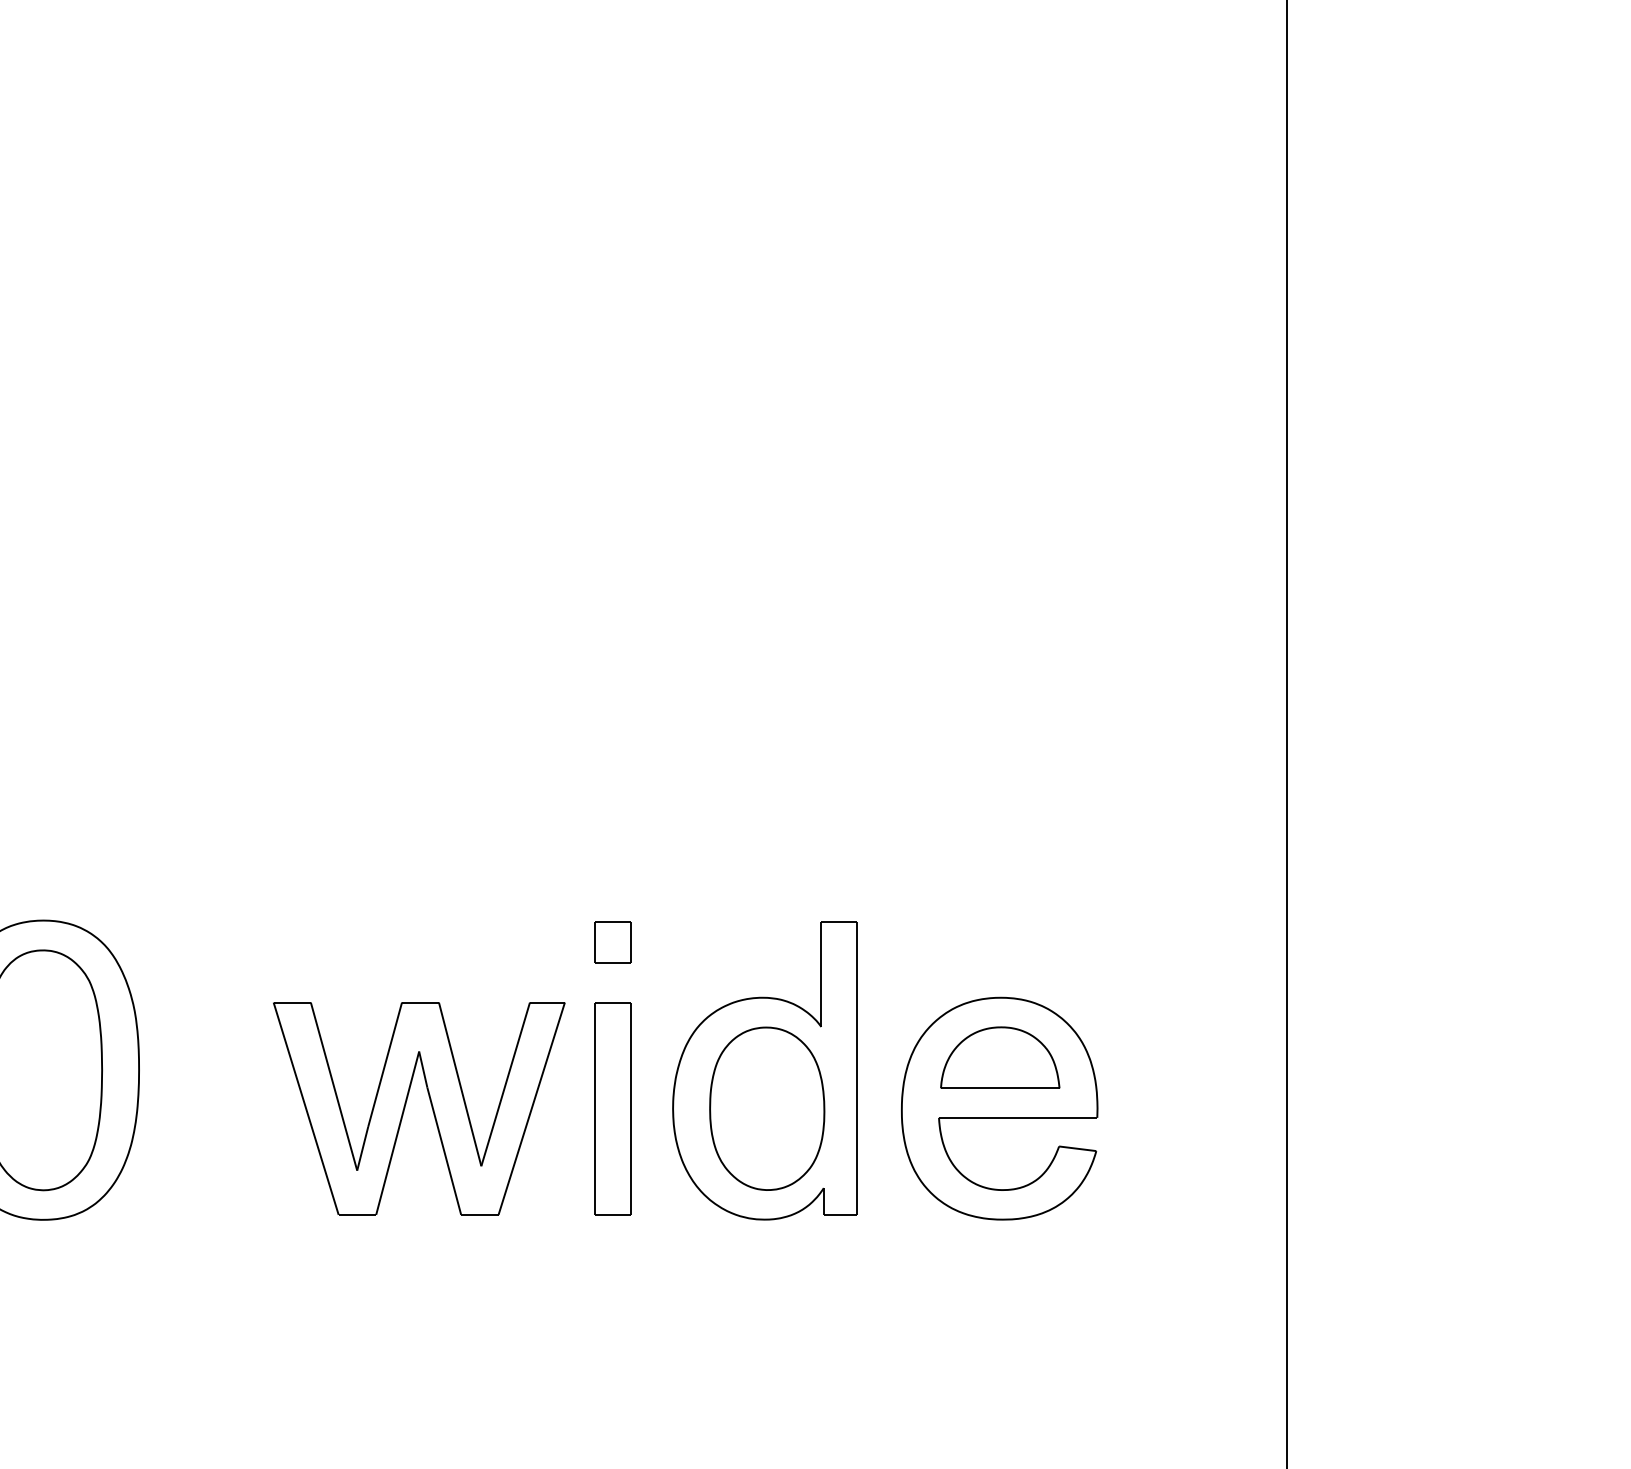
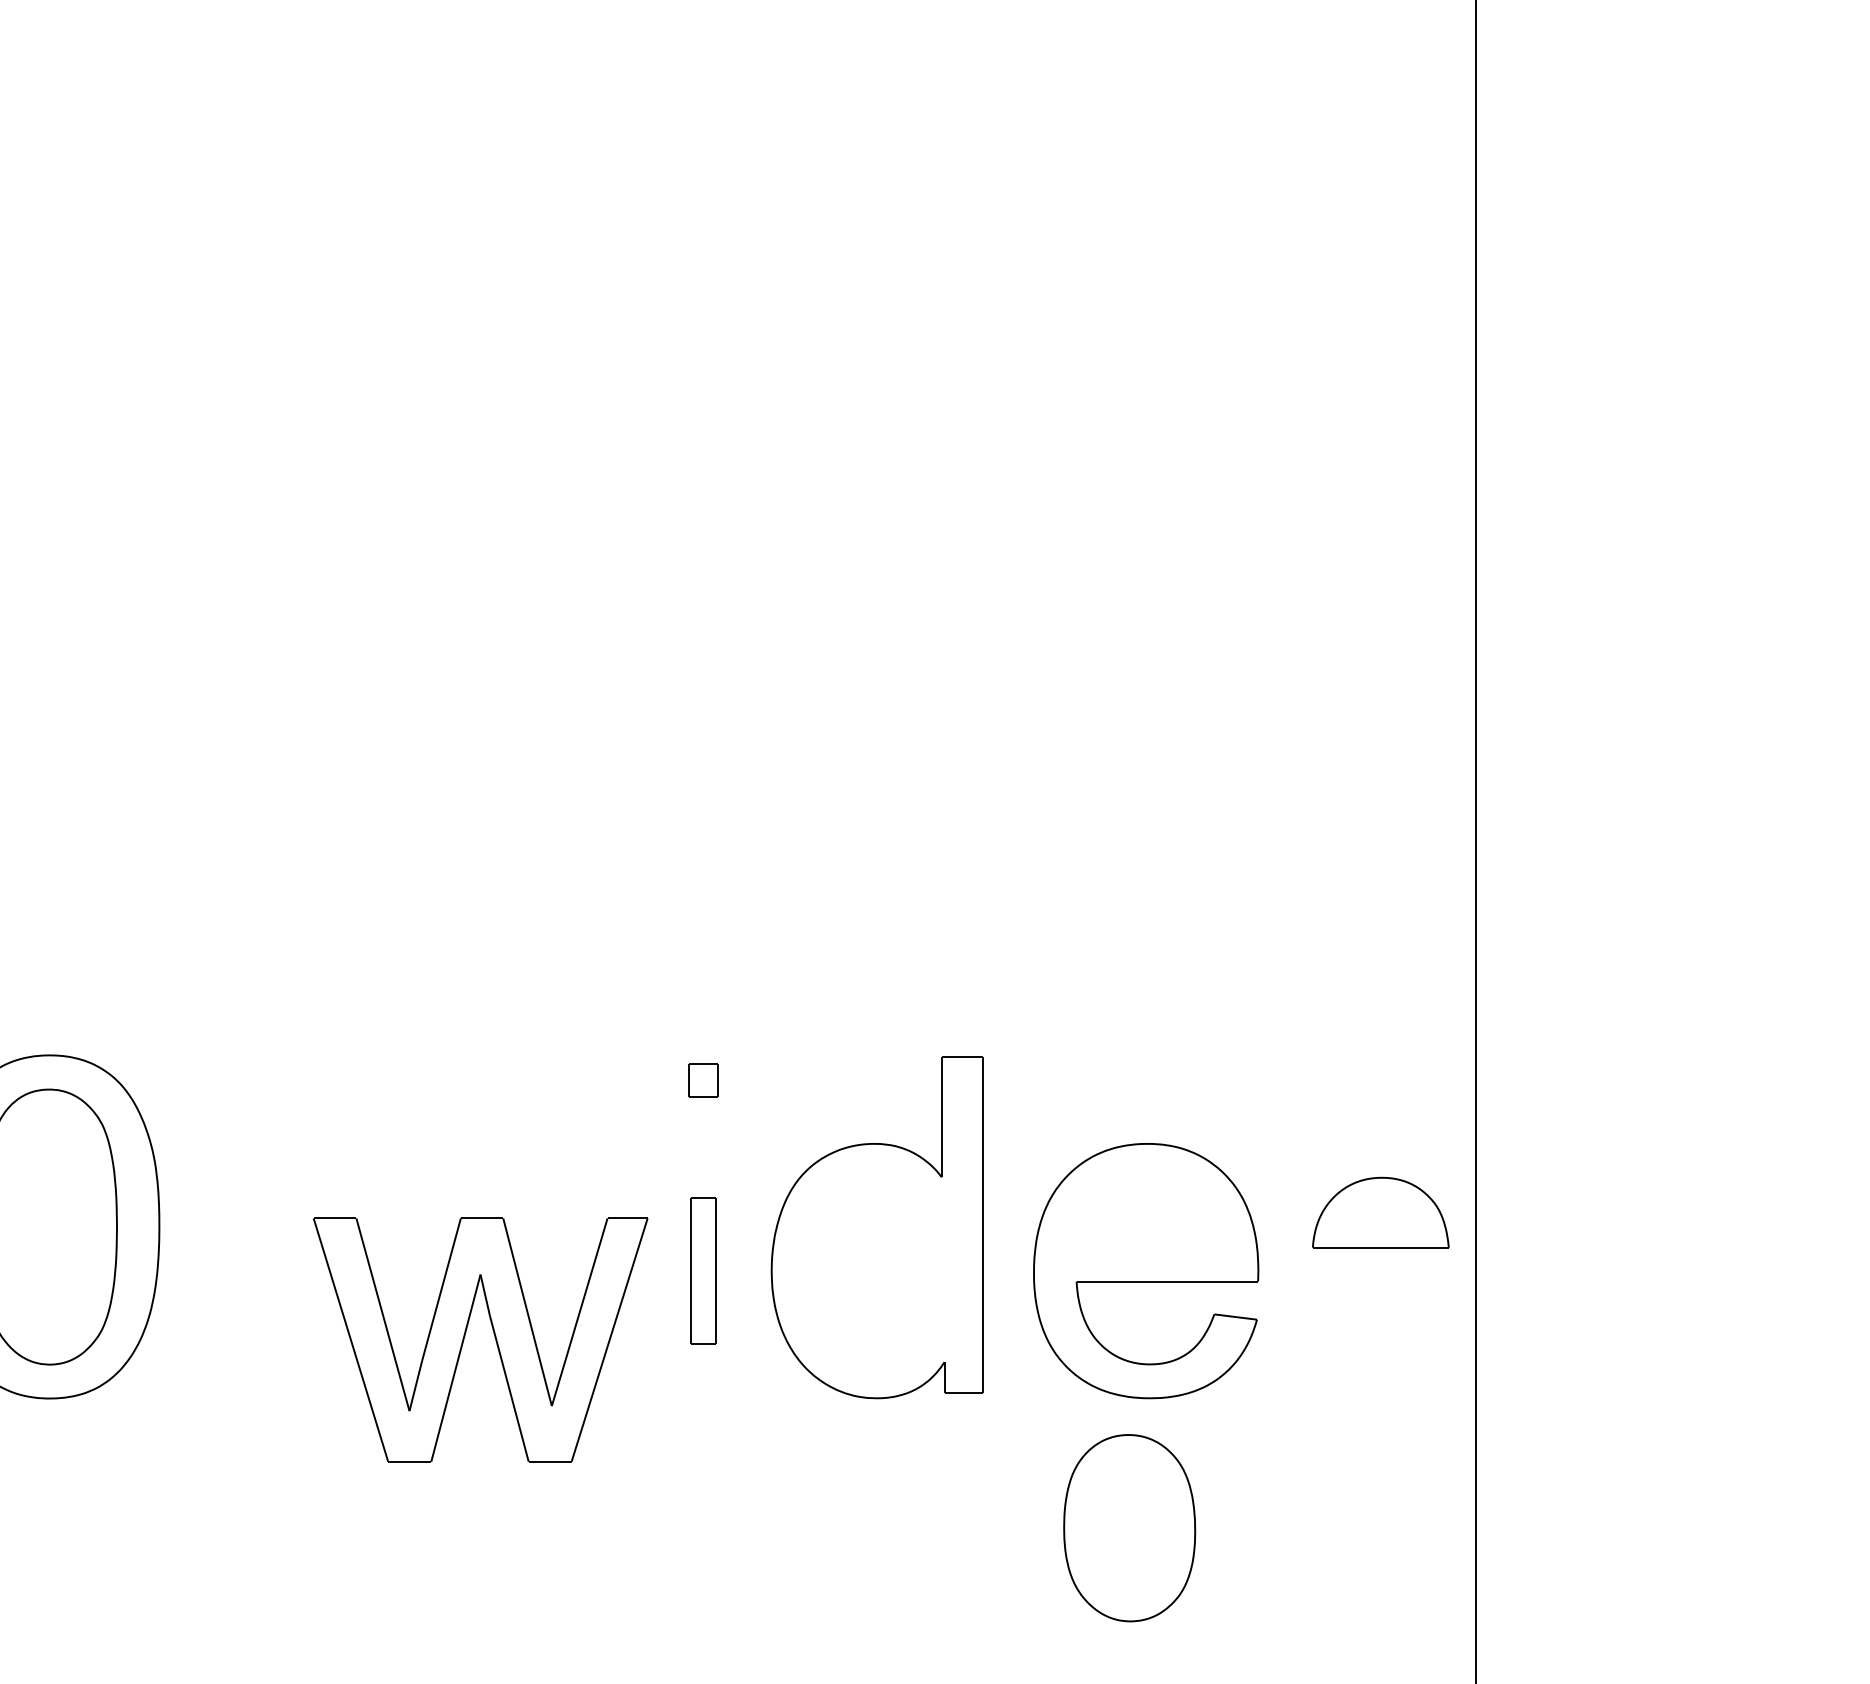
part: (613, 942) -> (703, 1080), size x0.7
part: (999, 1057) -> (1380, 1212), moved
part: (431, 1106) -> (494, 1337), moved
part: (613, 1108) -> (703, 1270), size x0.6
part: (767, 1109) -> (1129, 1528), moved

